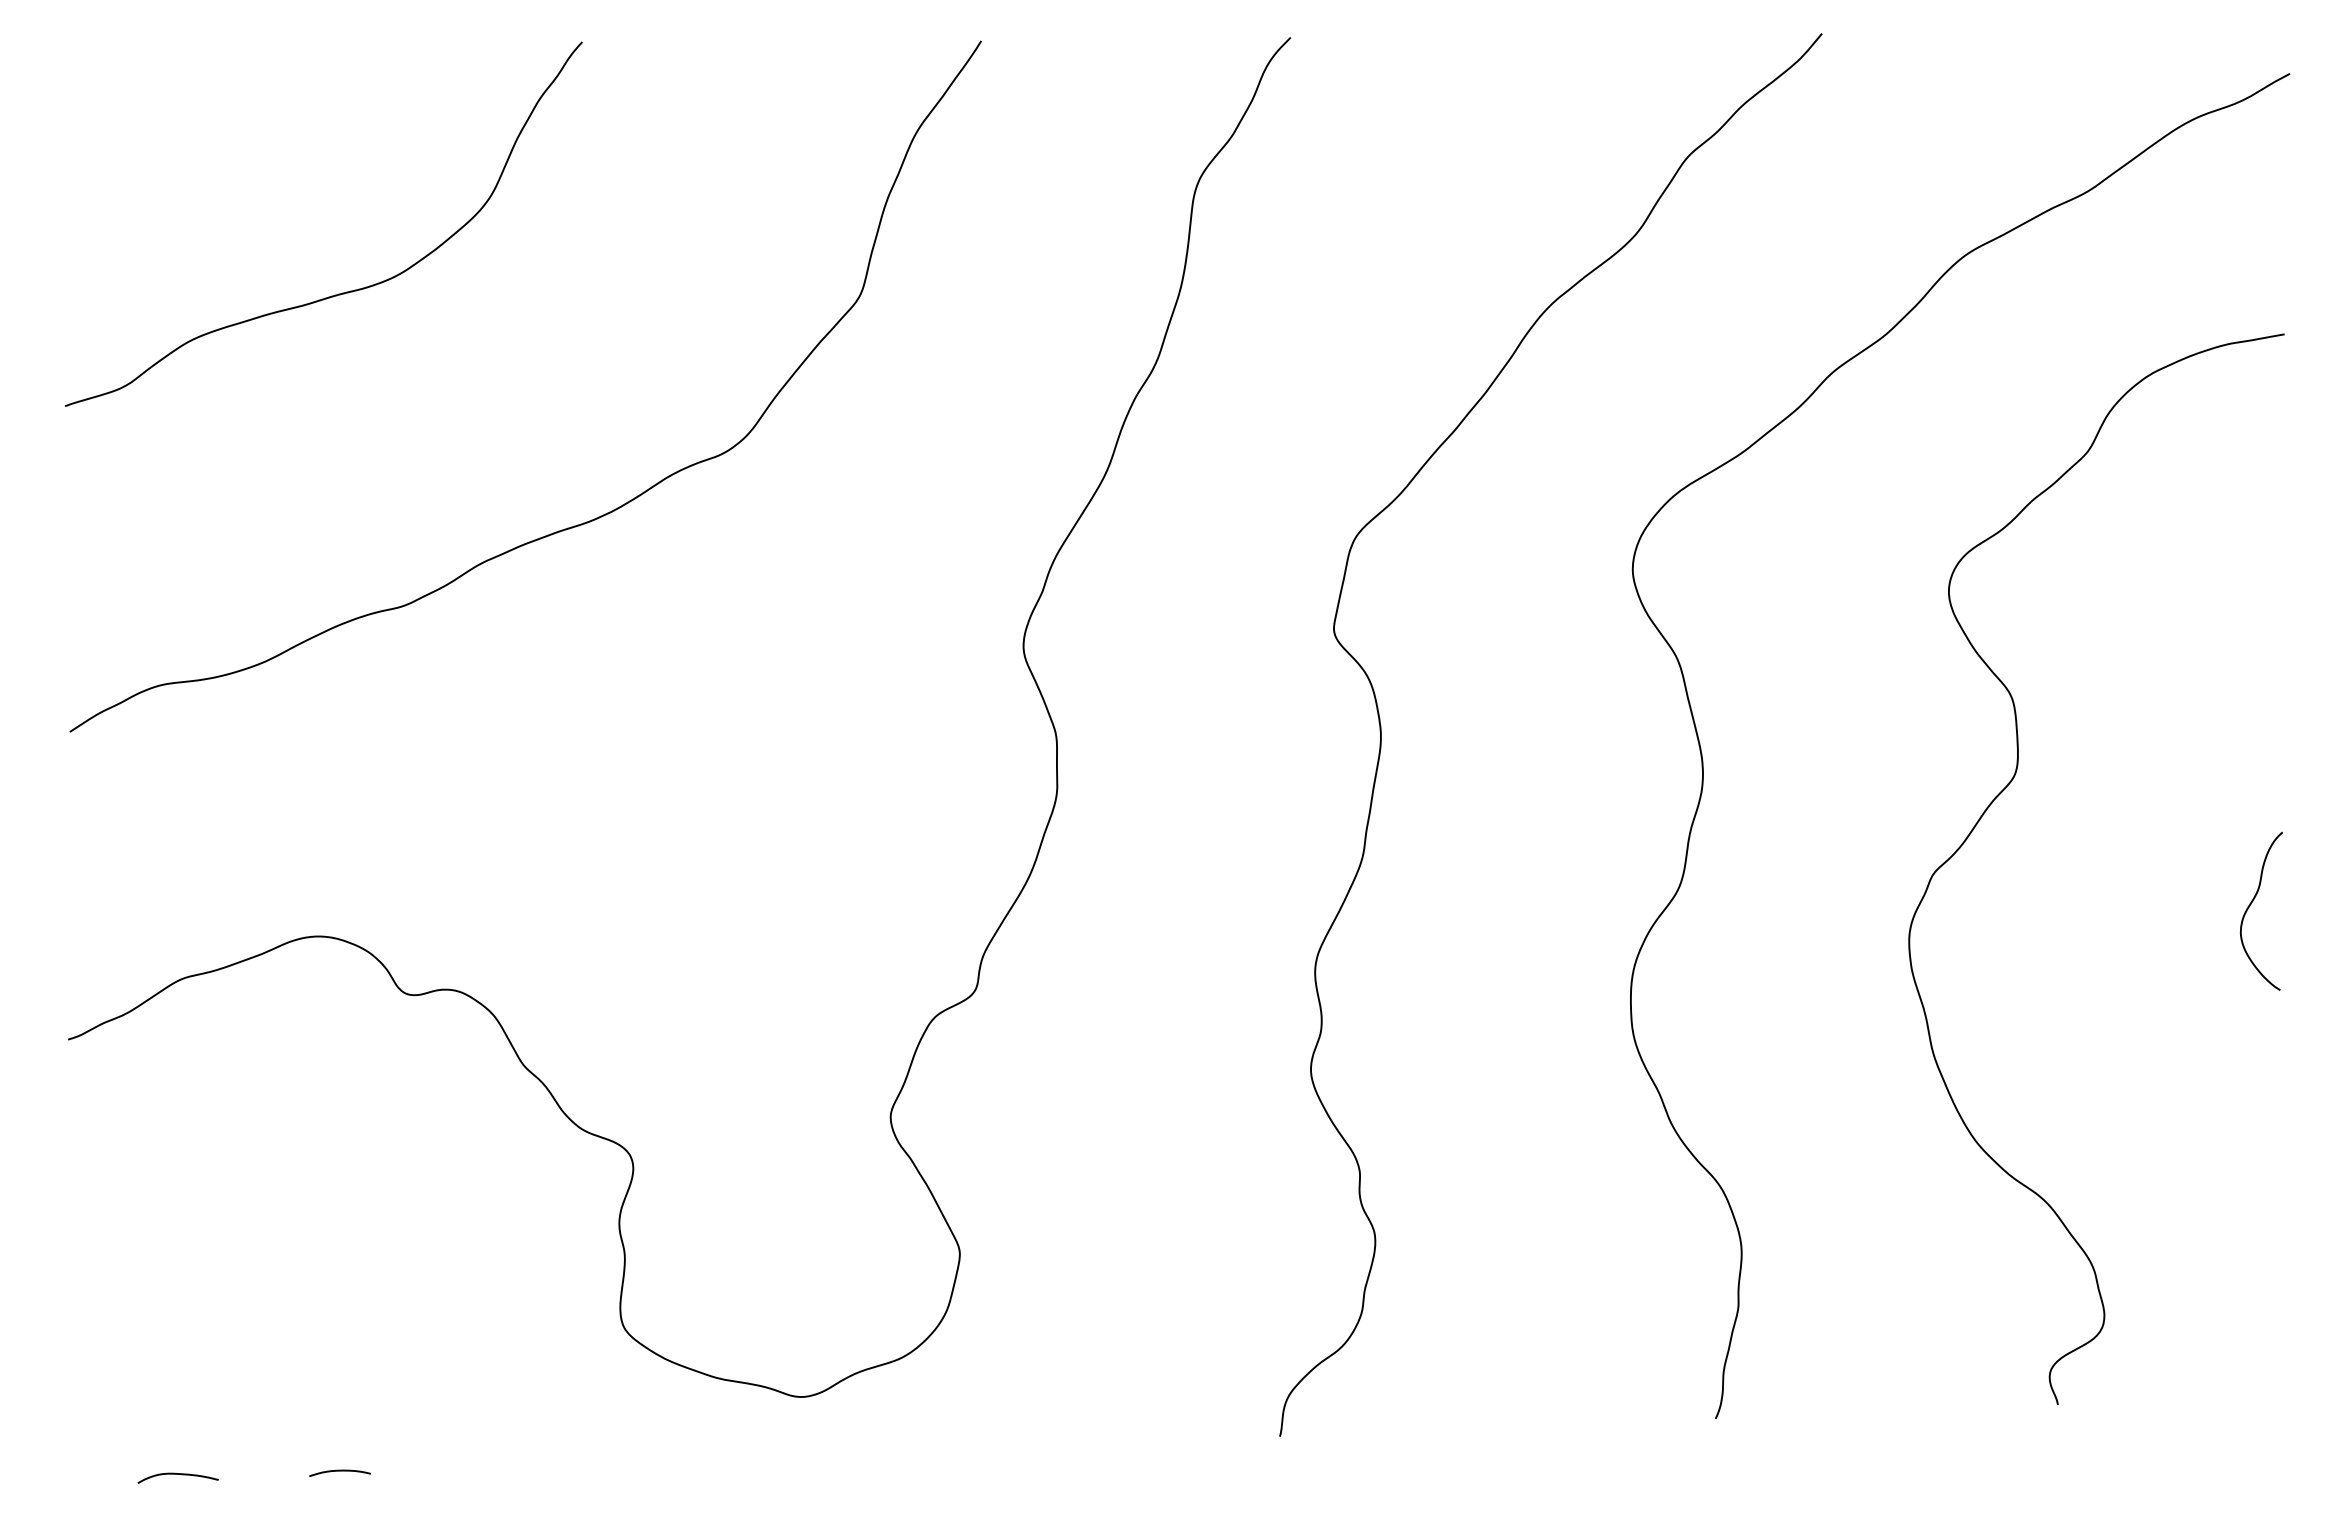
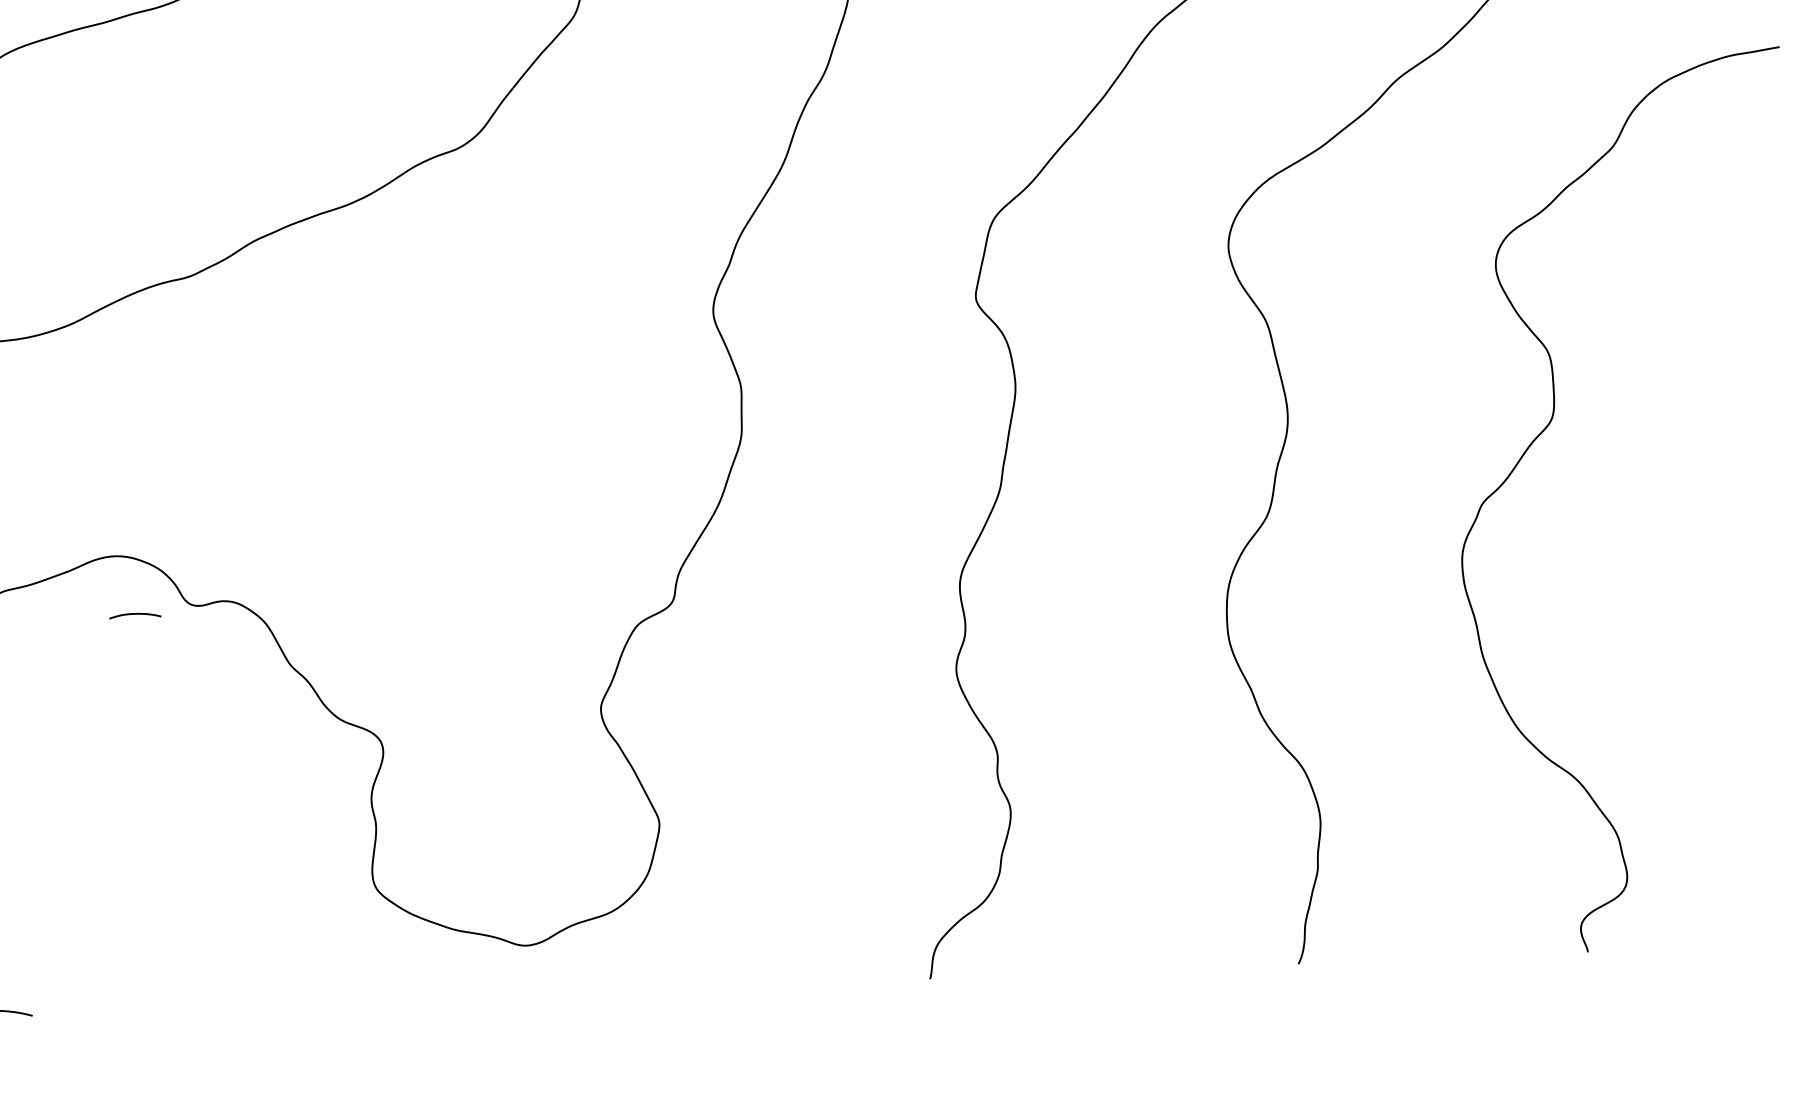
curve: (2250, 906) -> (1750, 530), removed
curve: (339, 1471) -> (134, 614), moved

